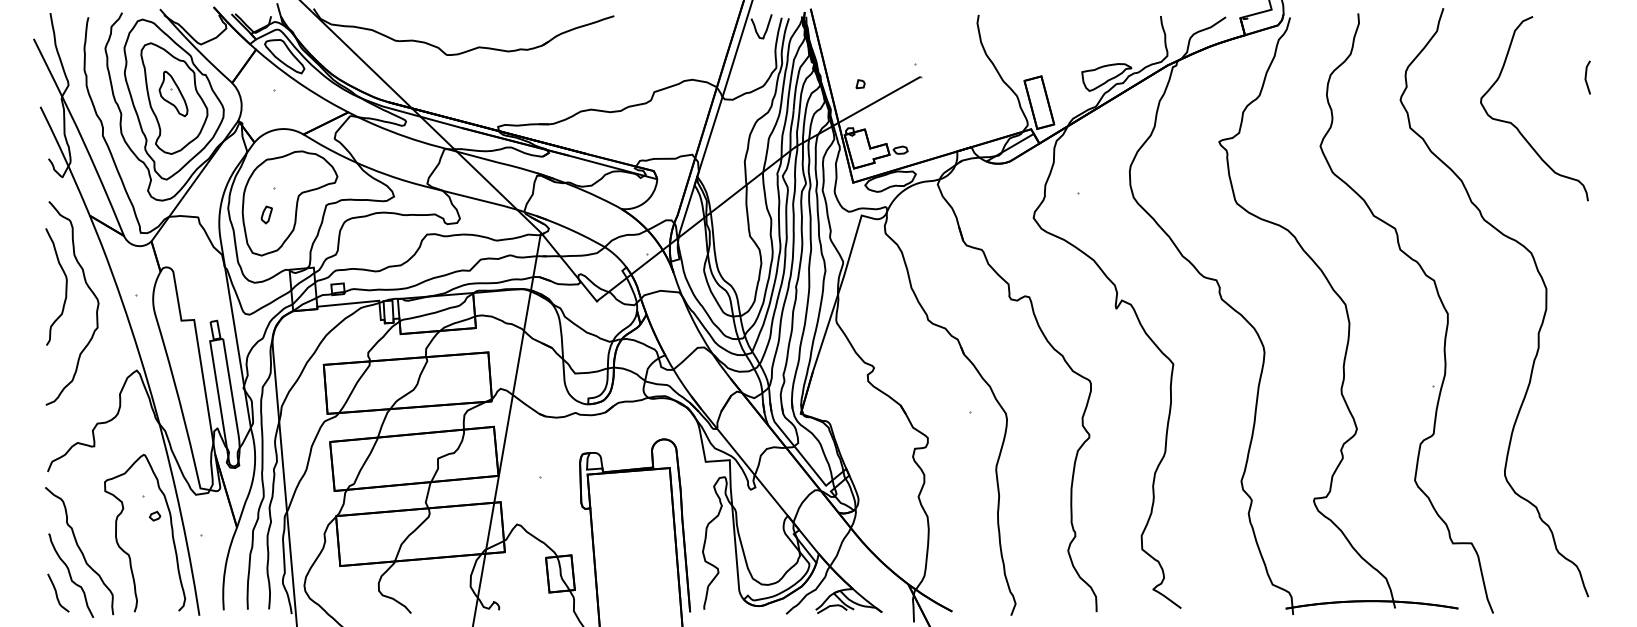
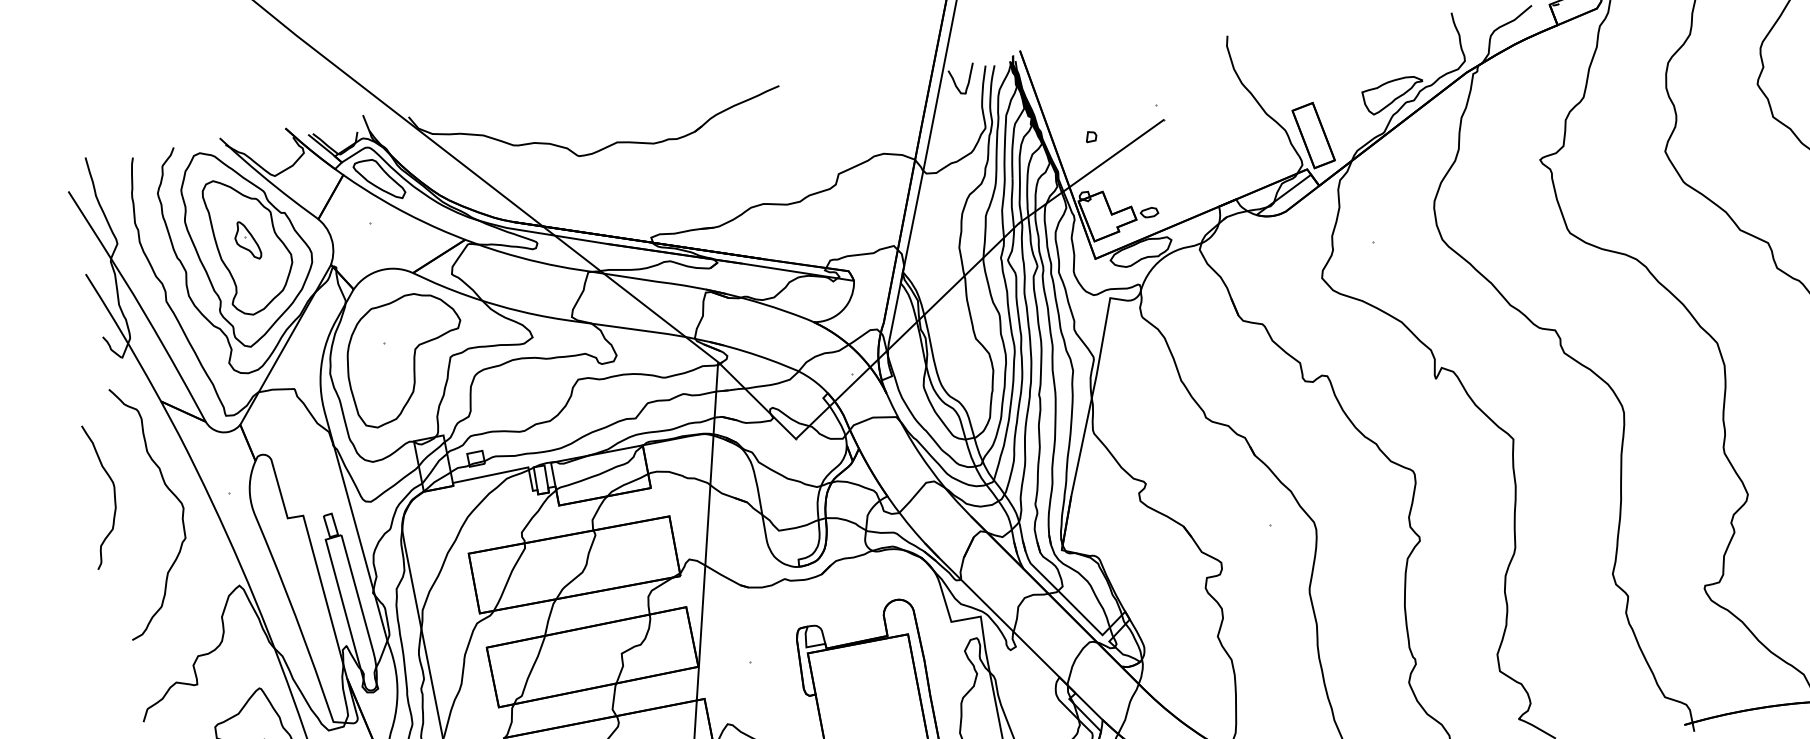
part: (173, 93) -> (247, 239), size x0.7
part: (266, 214) -> (378, 376), removed
curve: (65, 286) -> (113, 494), moved

